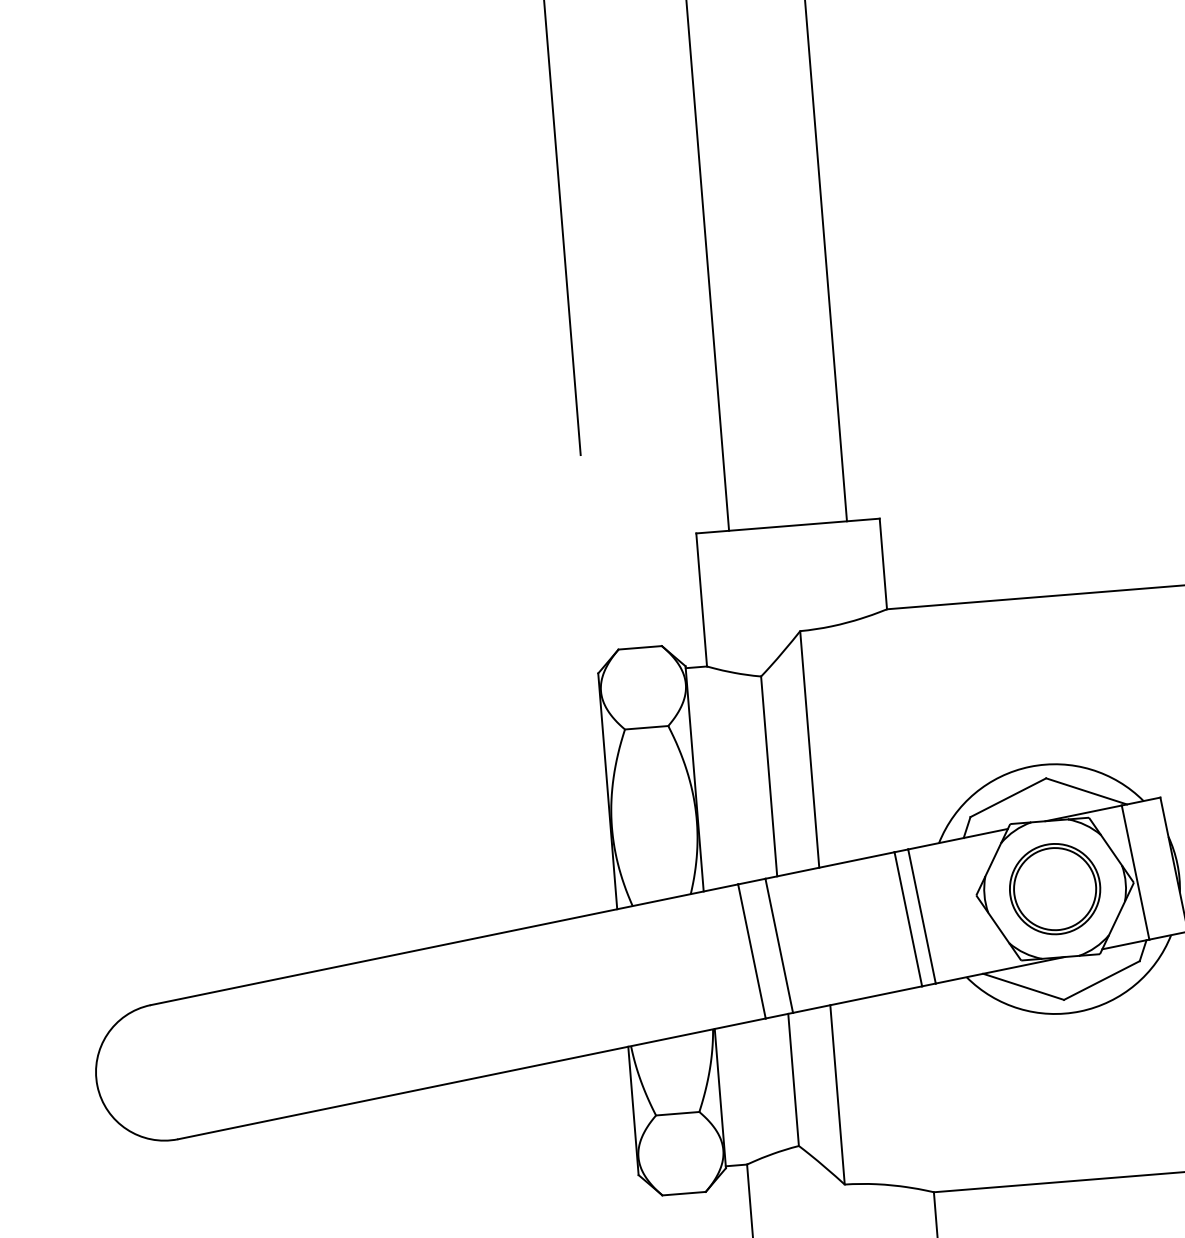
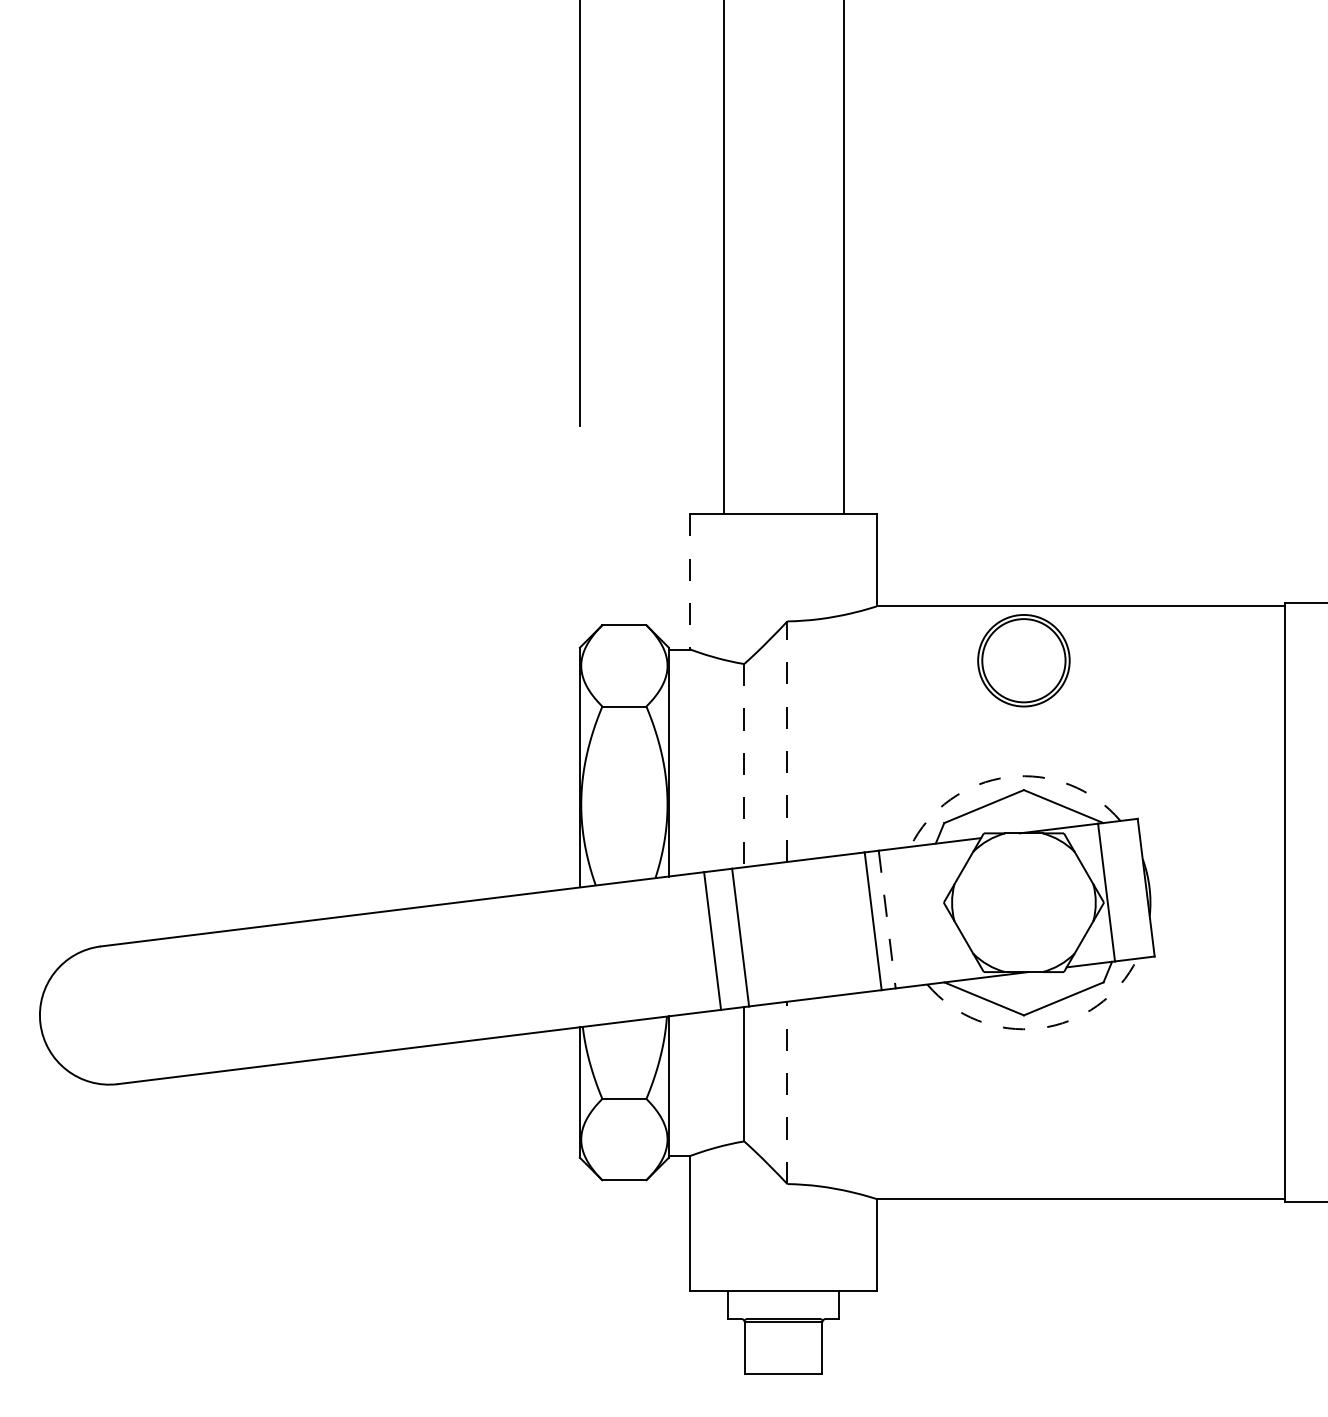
line: (701, 599) -> (690, 581), solid -> dashed
line: (809, 749) -> (787, 741), solid -> dashed
arc: (1030, 767) -> (1008, 777), solid -> dashed
line: (769, 776) -> (744, 765), solid -> dashed
part: (1054, 888) -> (1023, 660), moved
line: (922, 917) -> (887, 920), solid -> dashed
arc: (1080, 1011) -> (1039, 1028), solid -> dashed
line: (837, 1094) -> (787, 1092), solid -> dashed

